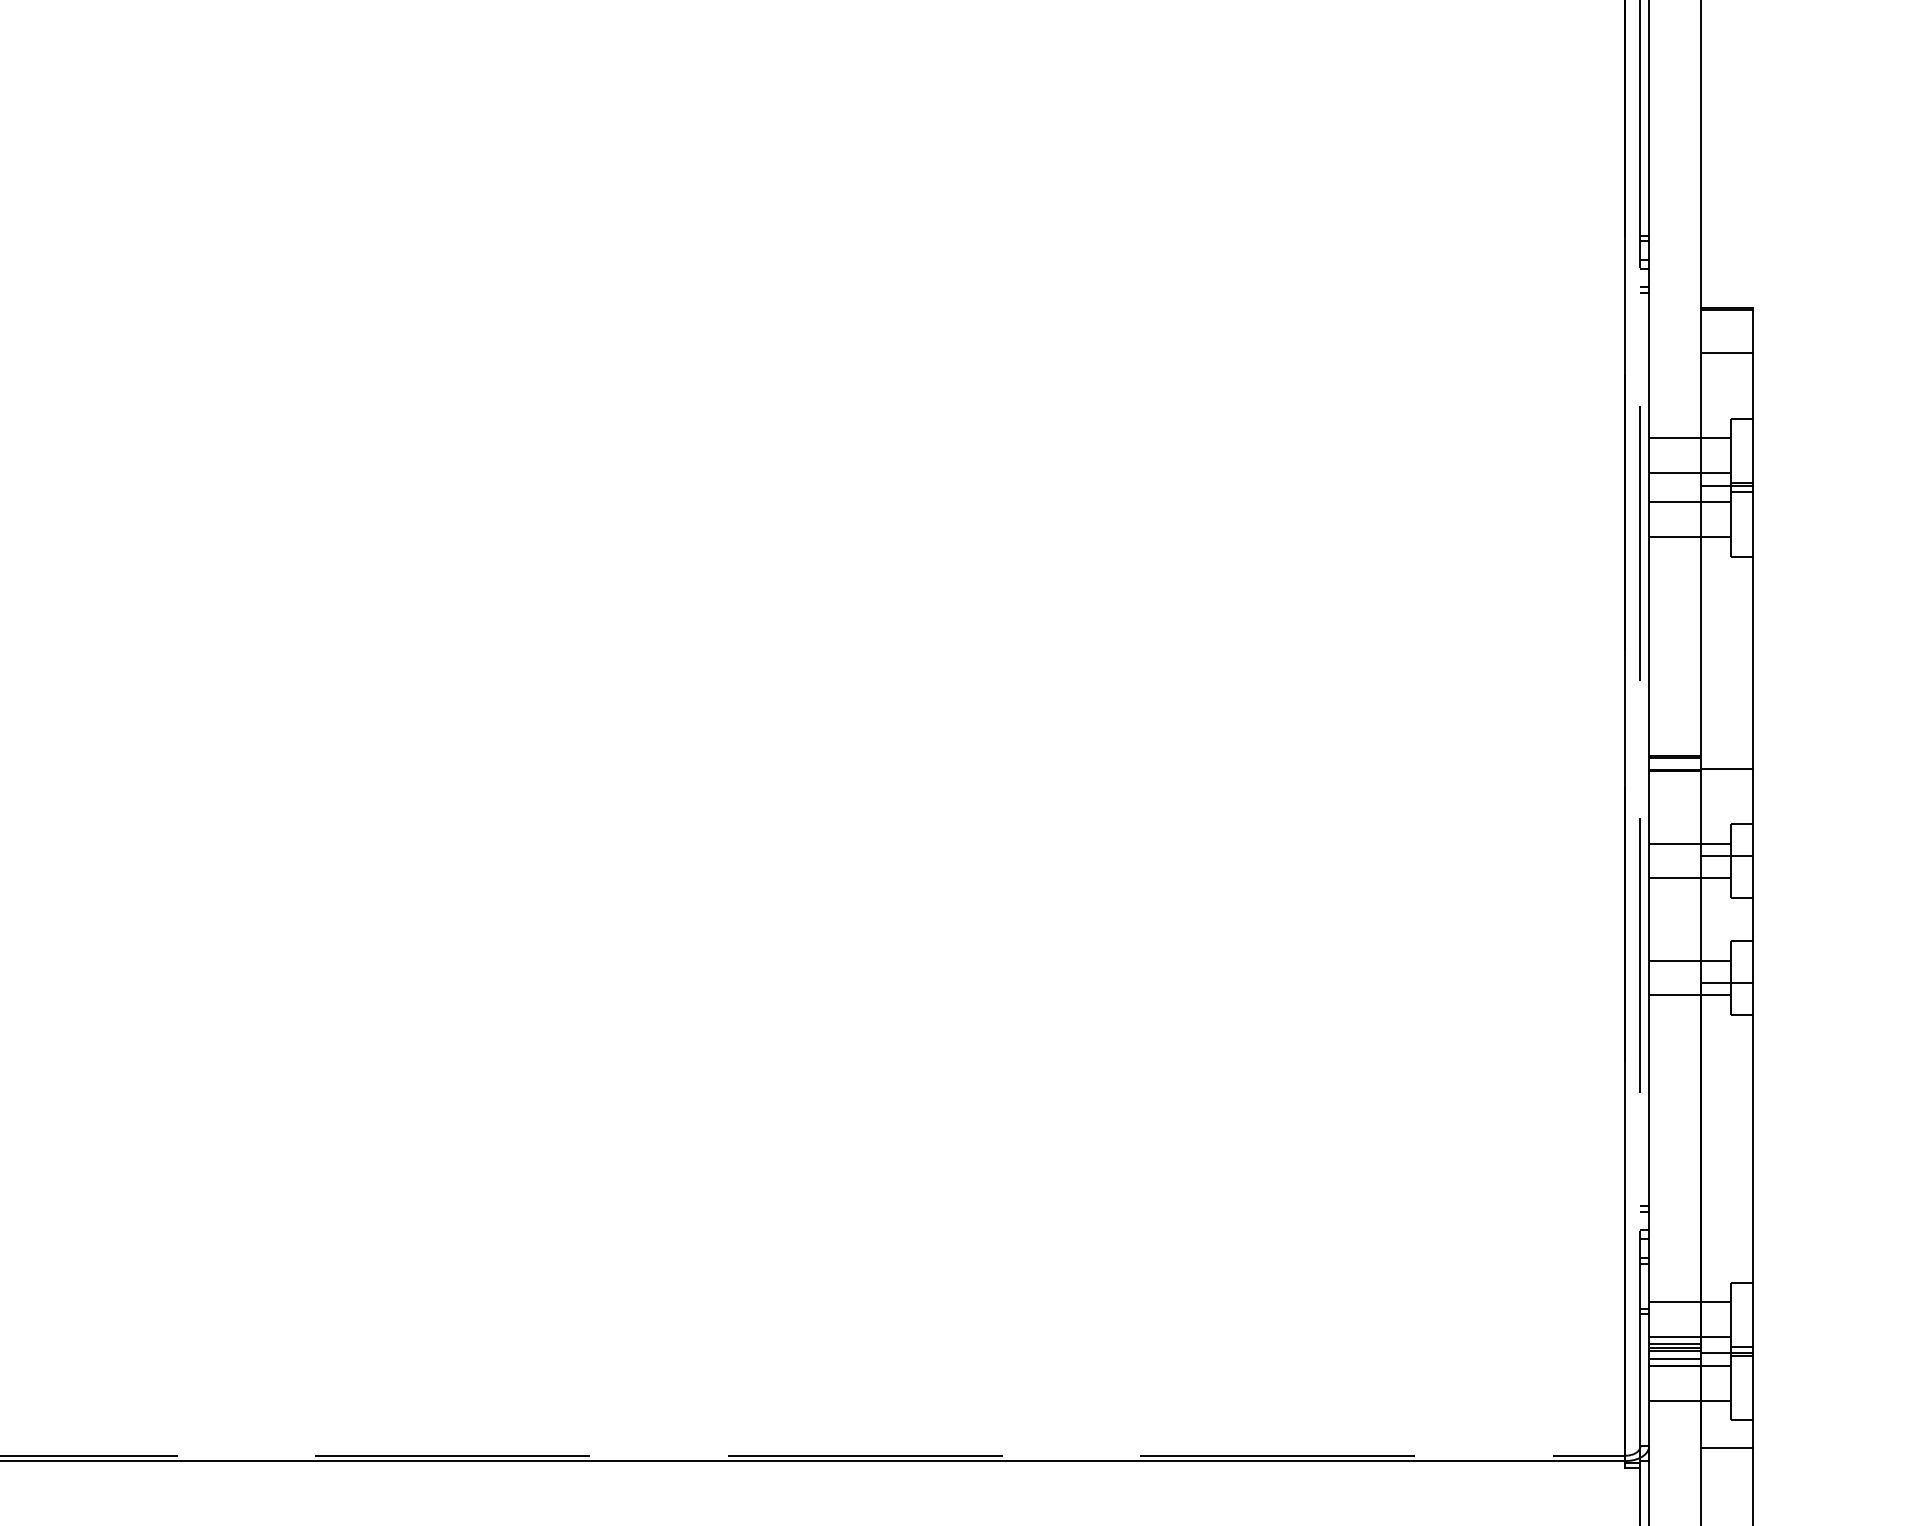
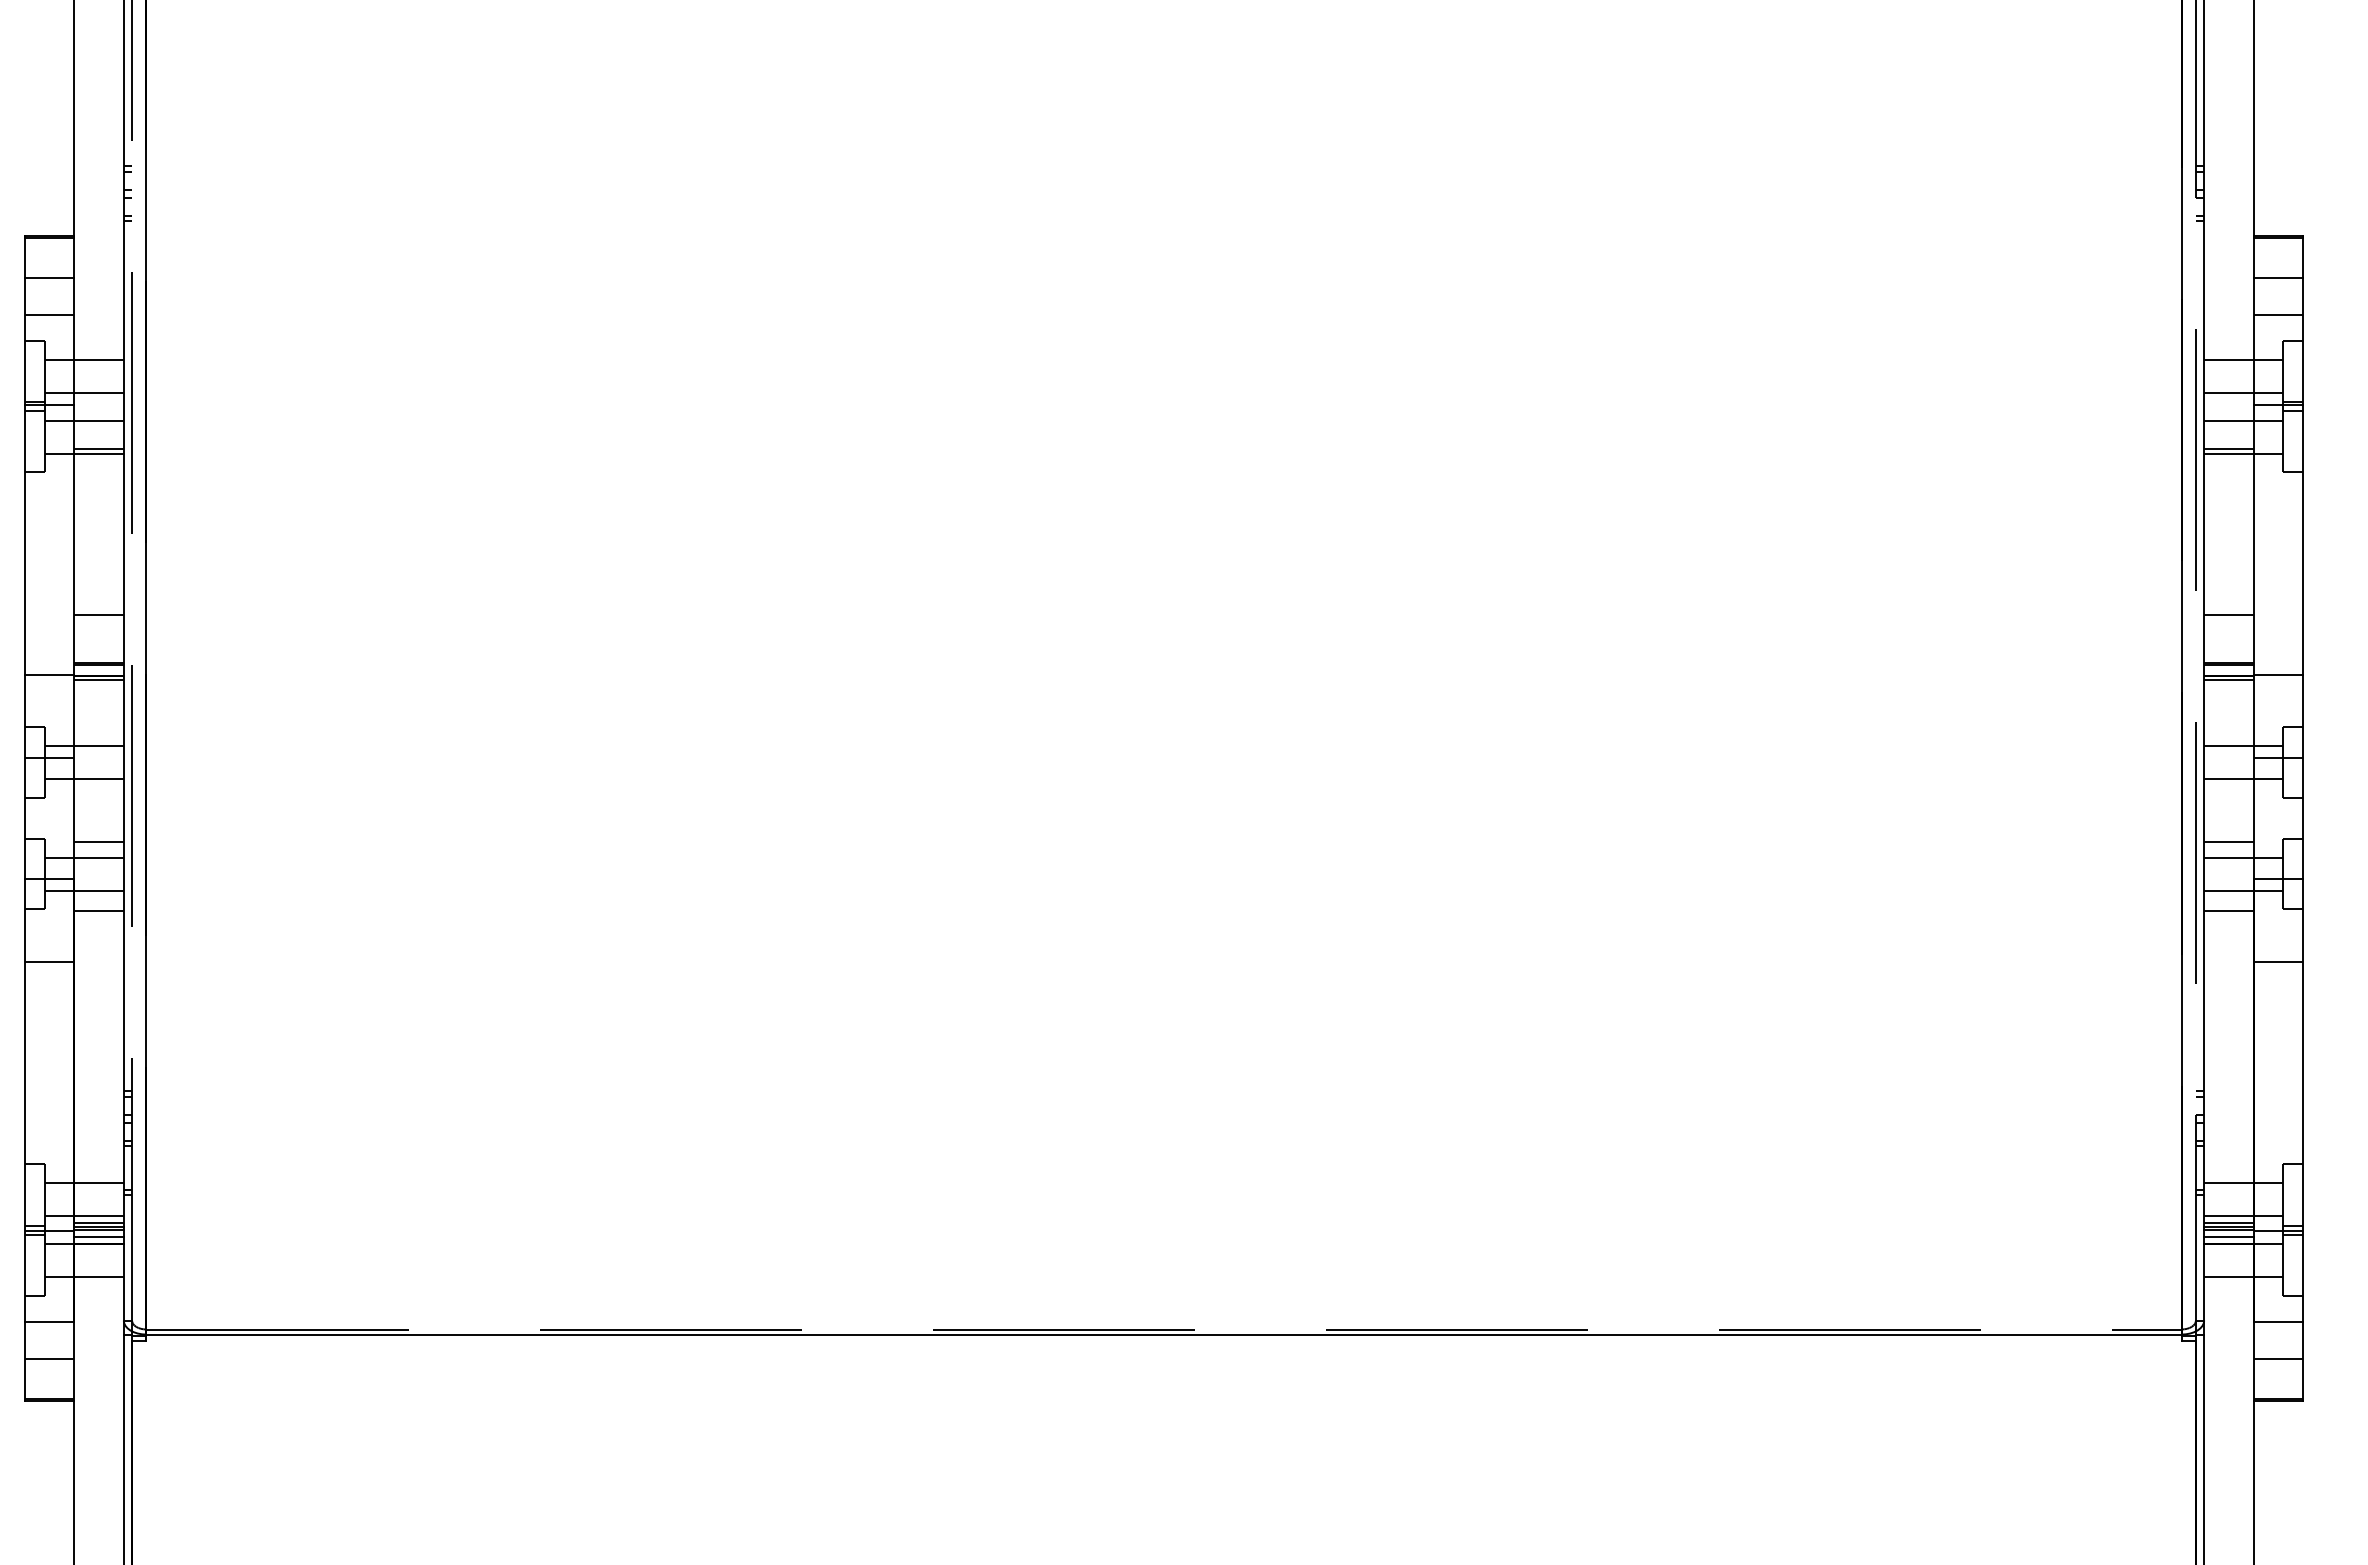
line: (1727, 391) -> (2278, 315), added
line: (1674, 532) -> (2228, 449), added
line: (1674, 706) -> (2228, 615), added
line: (1674, 773) -> (2228, 679), added
line: (1674, 944) -> (2228, 842), added
line: (1674, 1017) -> (2228, 911), added
line: (1727, 1070) -> (2278, 962), added
line: (1727, 1486) -> (2278, 1358), added

